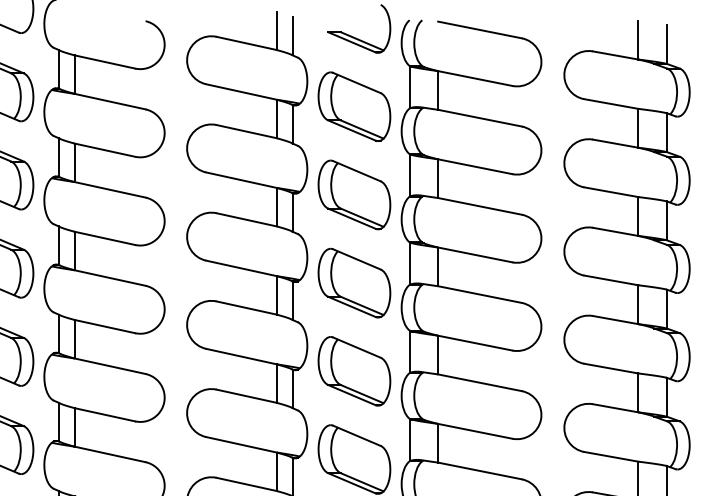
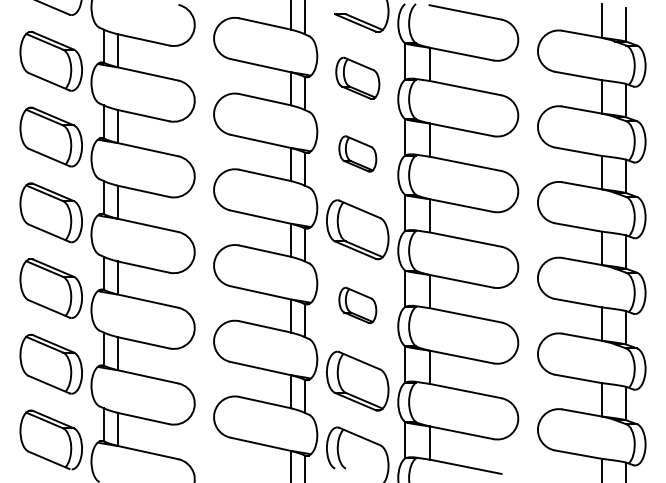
part: (354, 106) -> (357, 78), size x0.7
part: (354, 194) -> (357, 153), size x0.6
part: (354, 371) -> (357, 305), size x0.6

